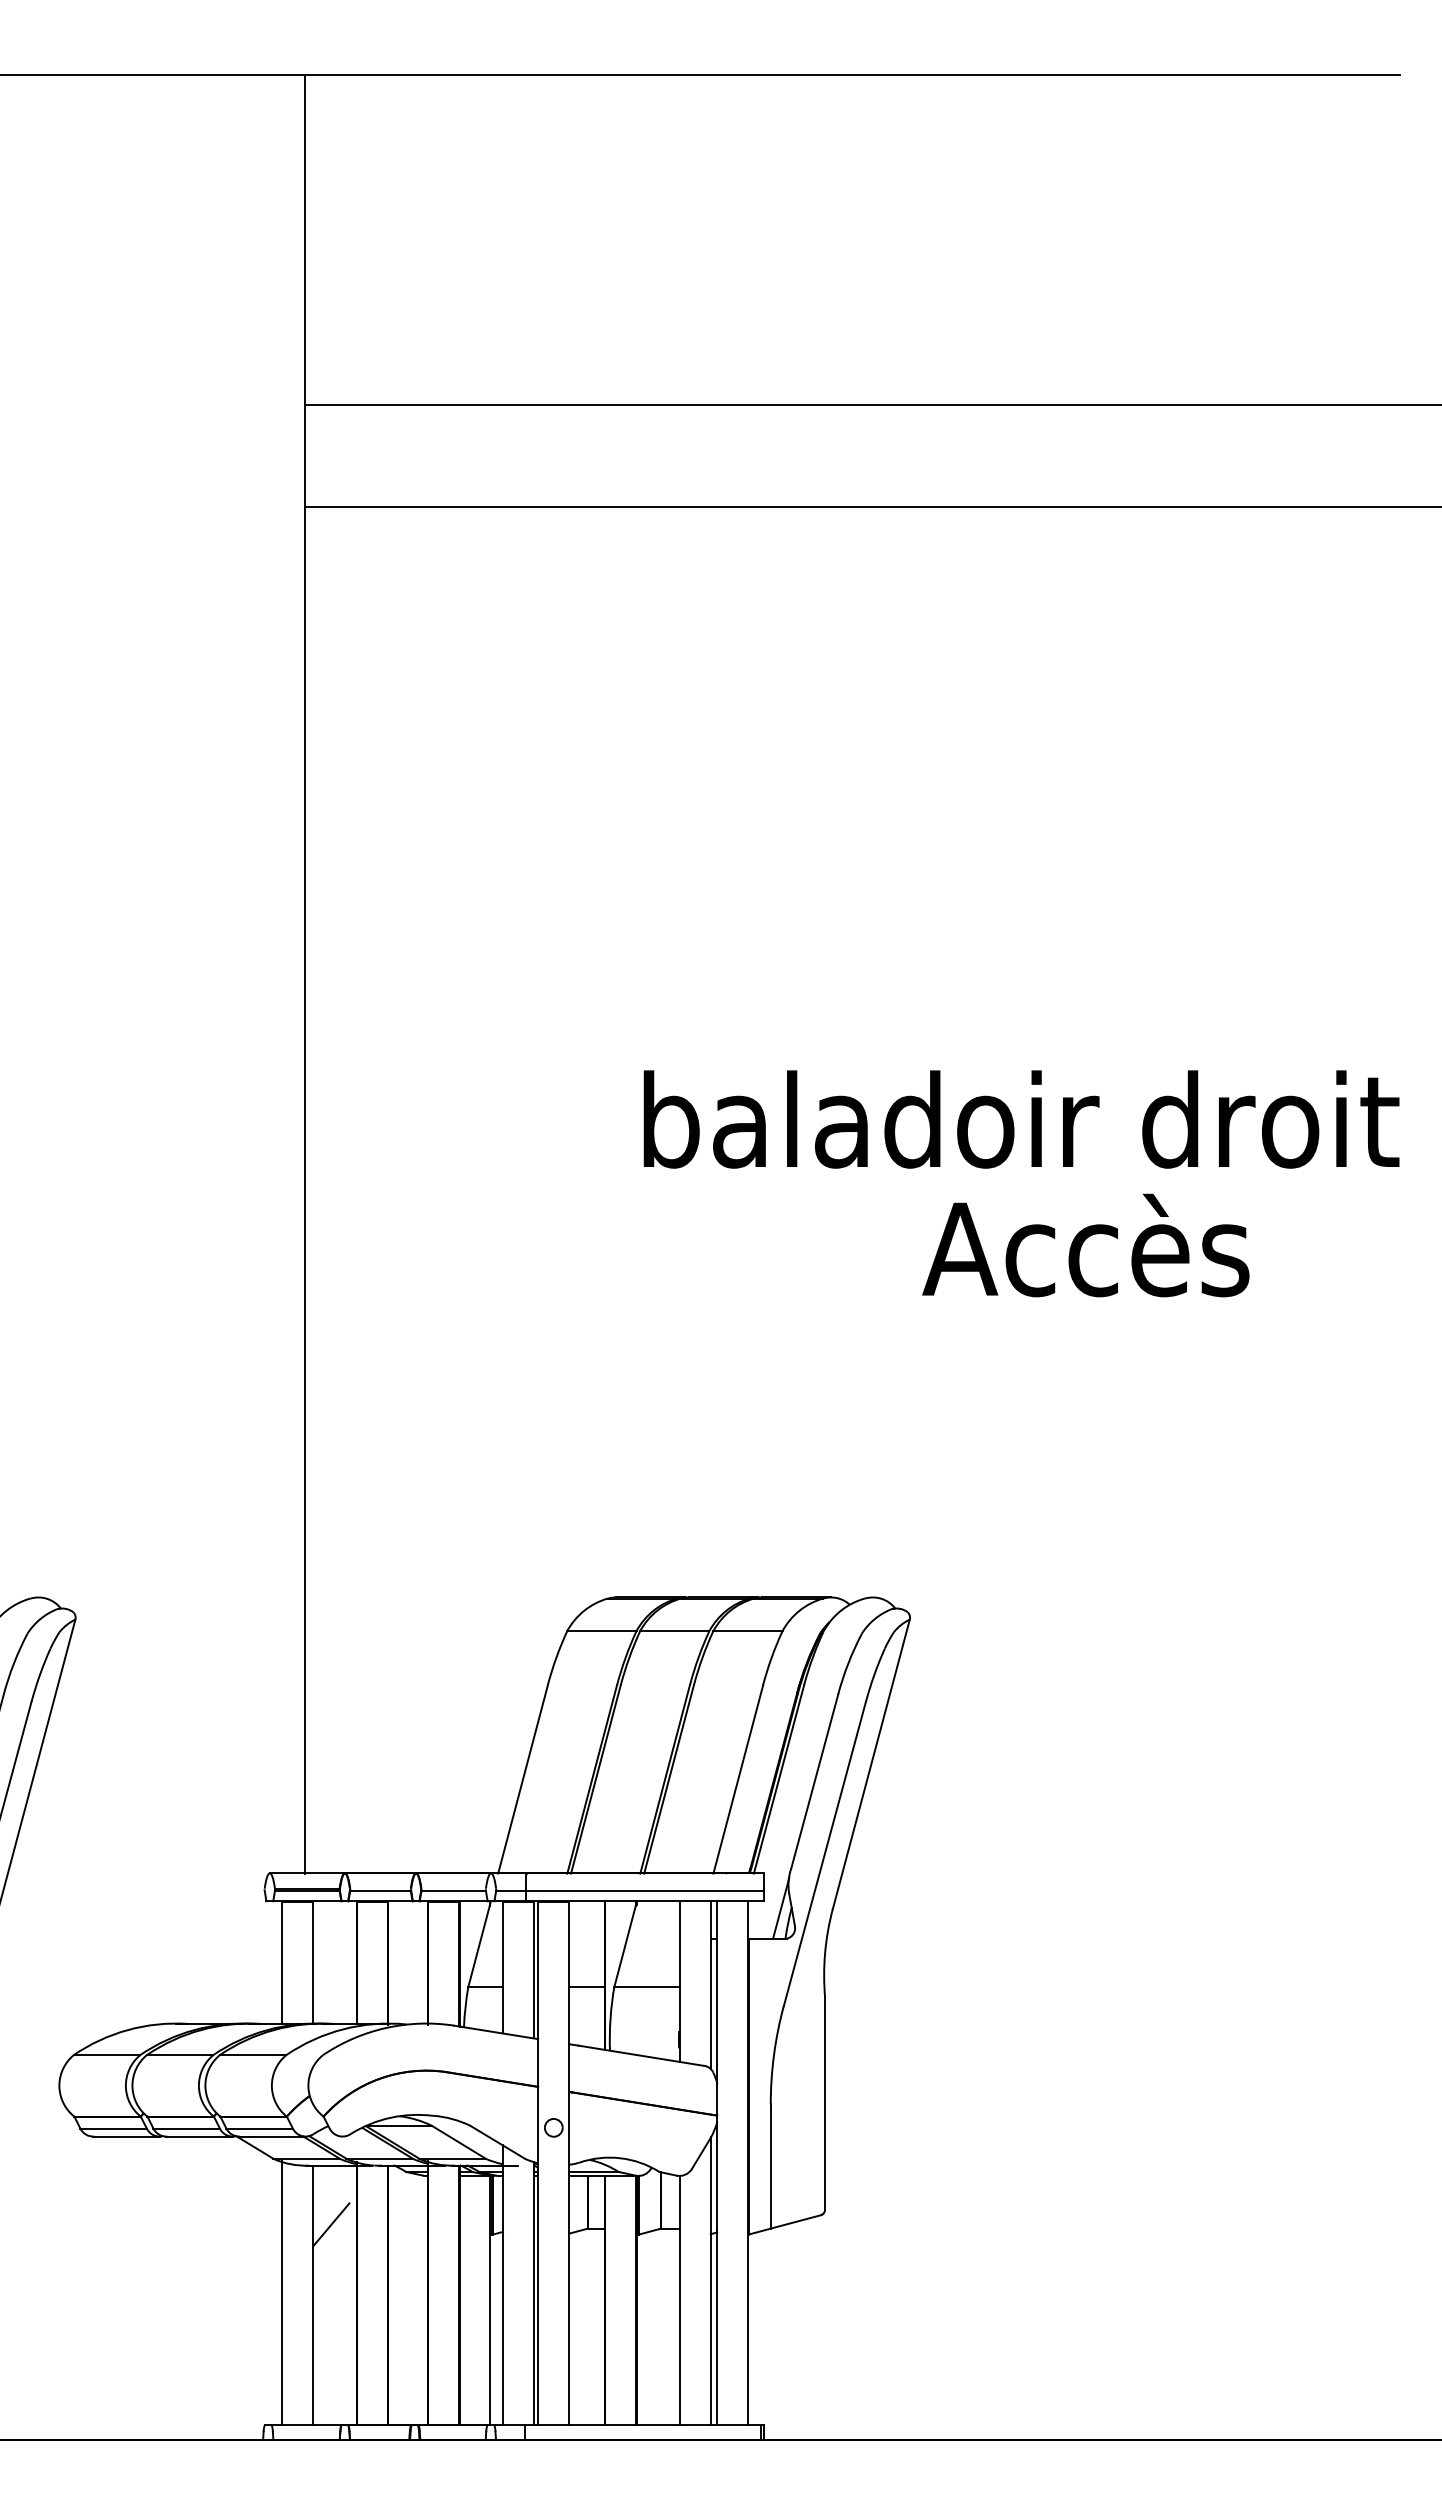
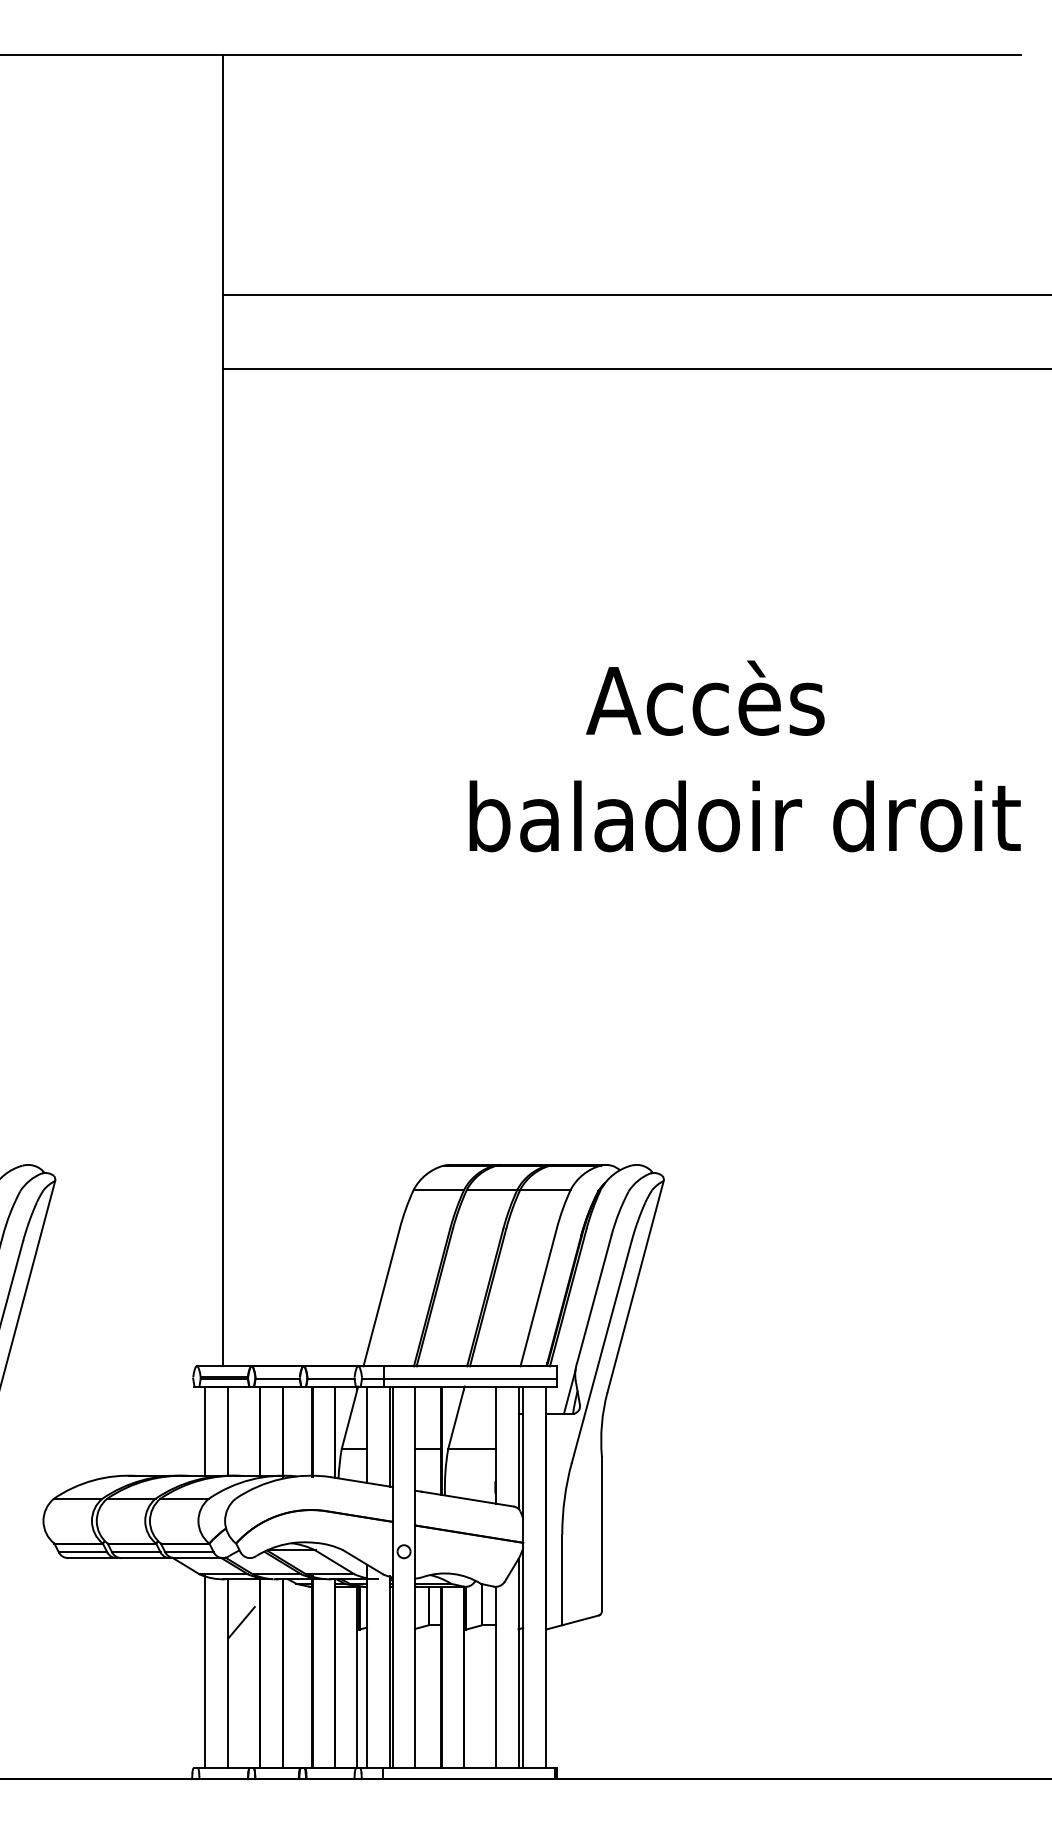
text: (1085, 1245) -> (705, 698), moved

